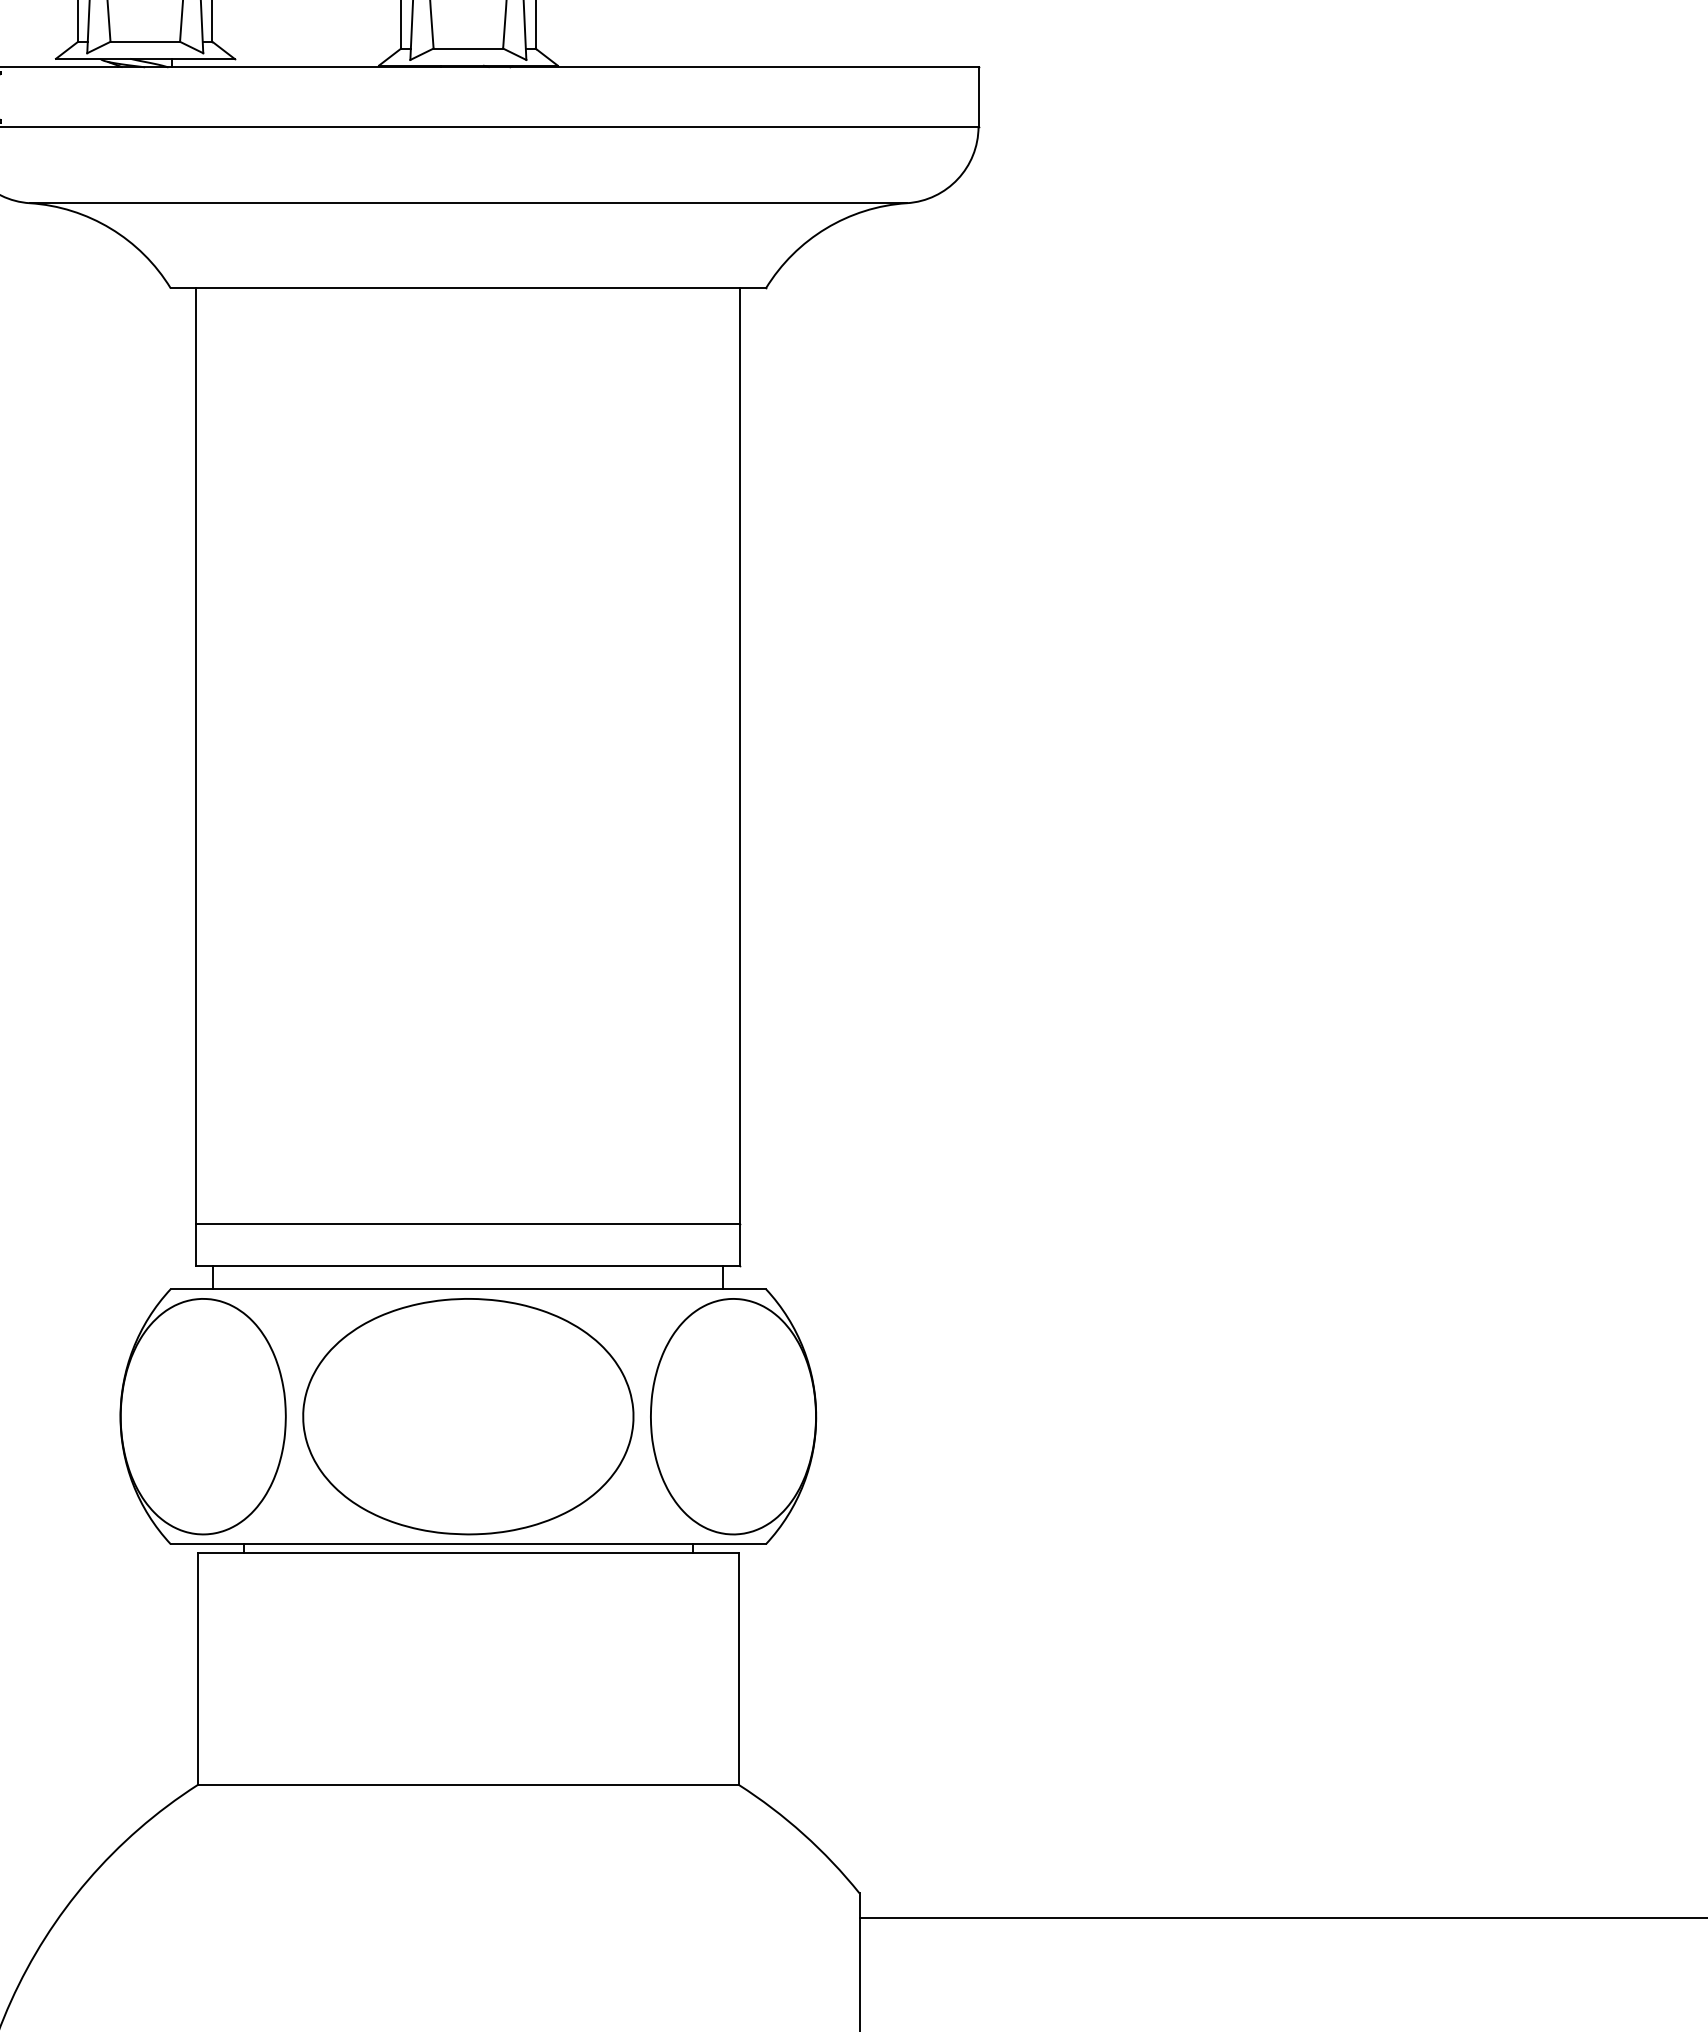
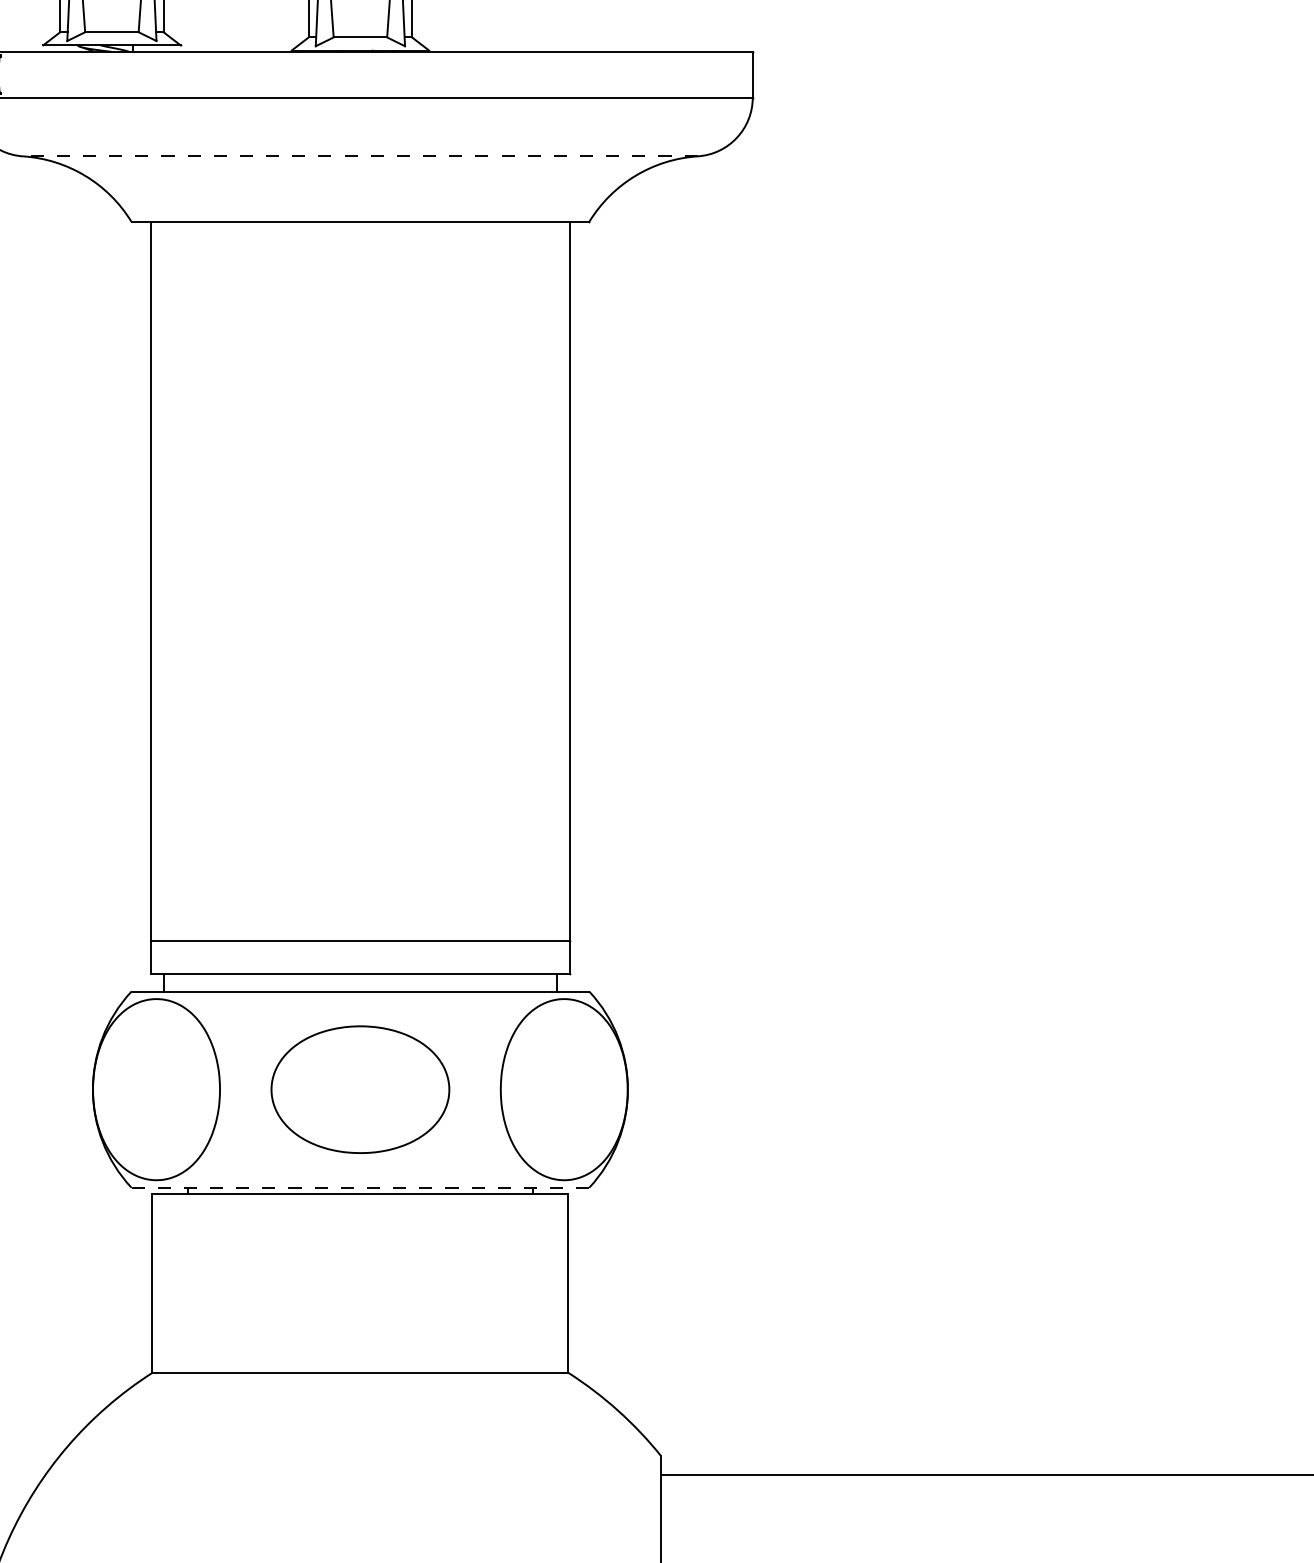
line: (468, 203) -> (360, 156), solid -> dashed
part: (468, 1416) -> (360, 1089), size x0.7
line: (468, 1544) -> (360, 1187), solid -> dashed

